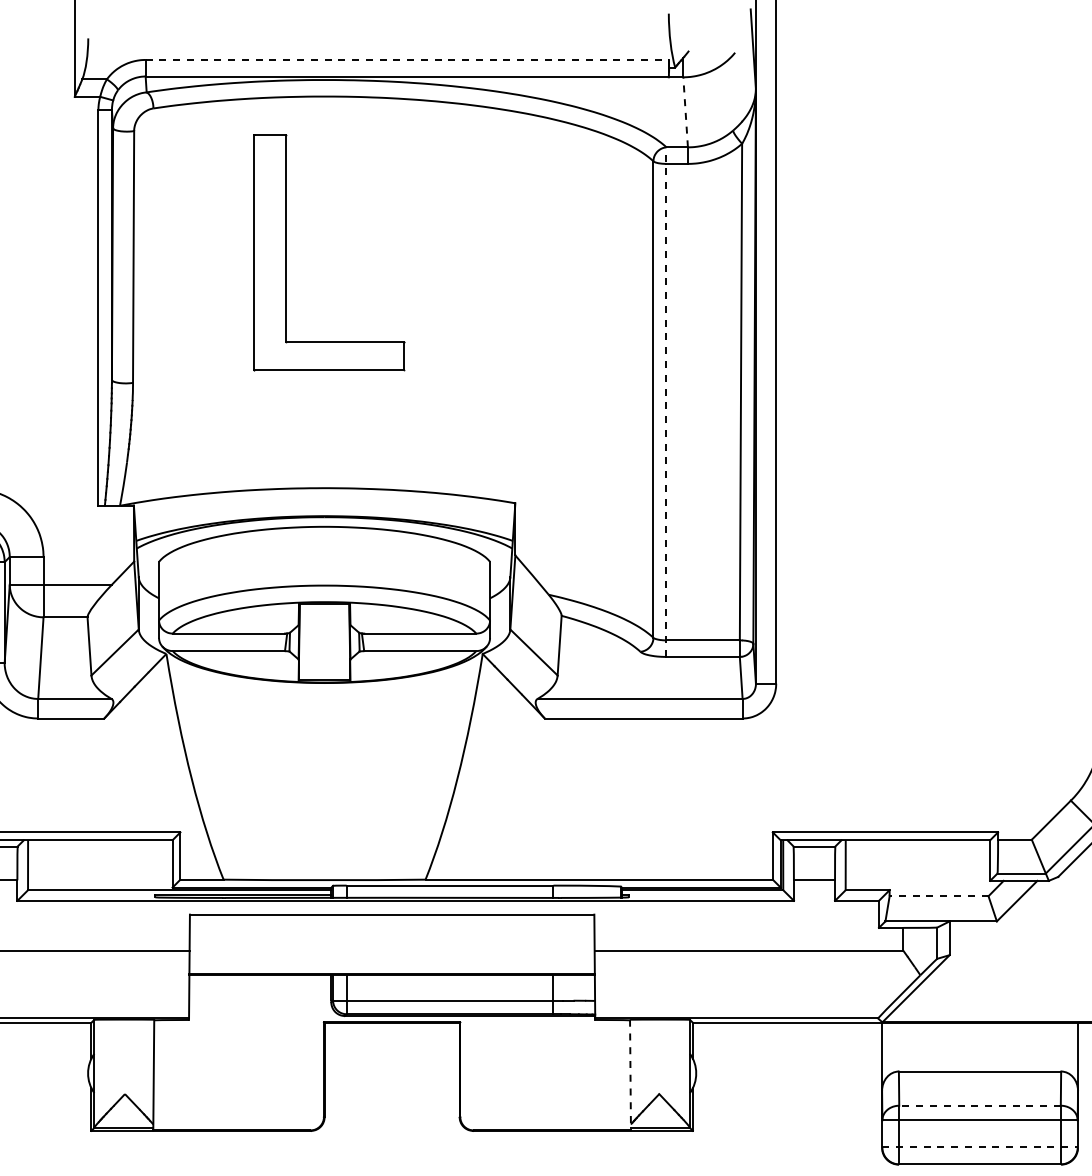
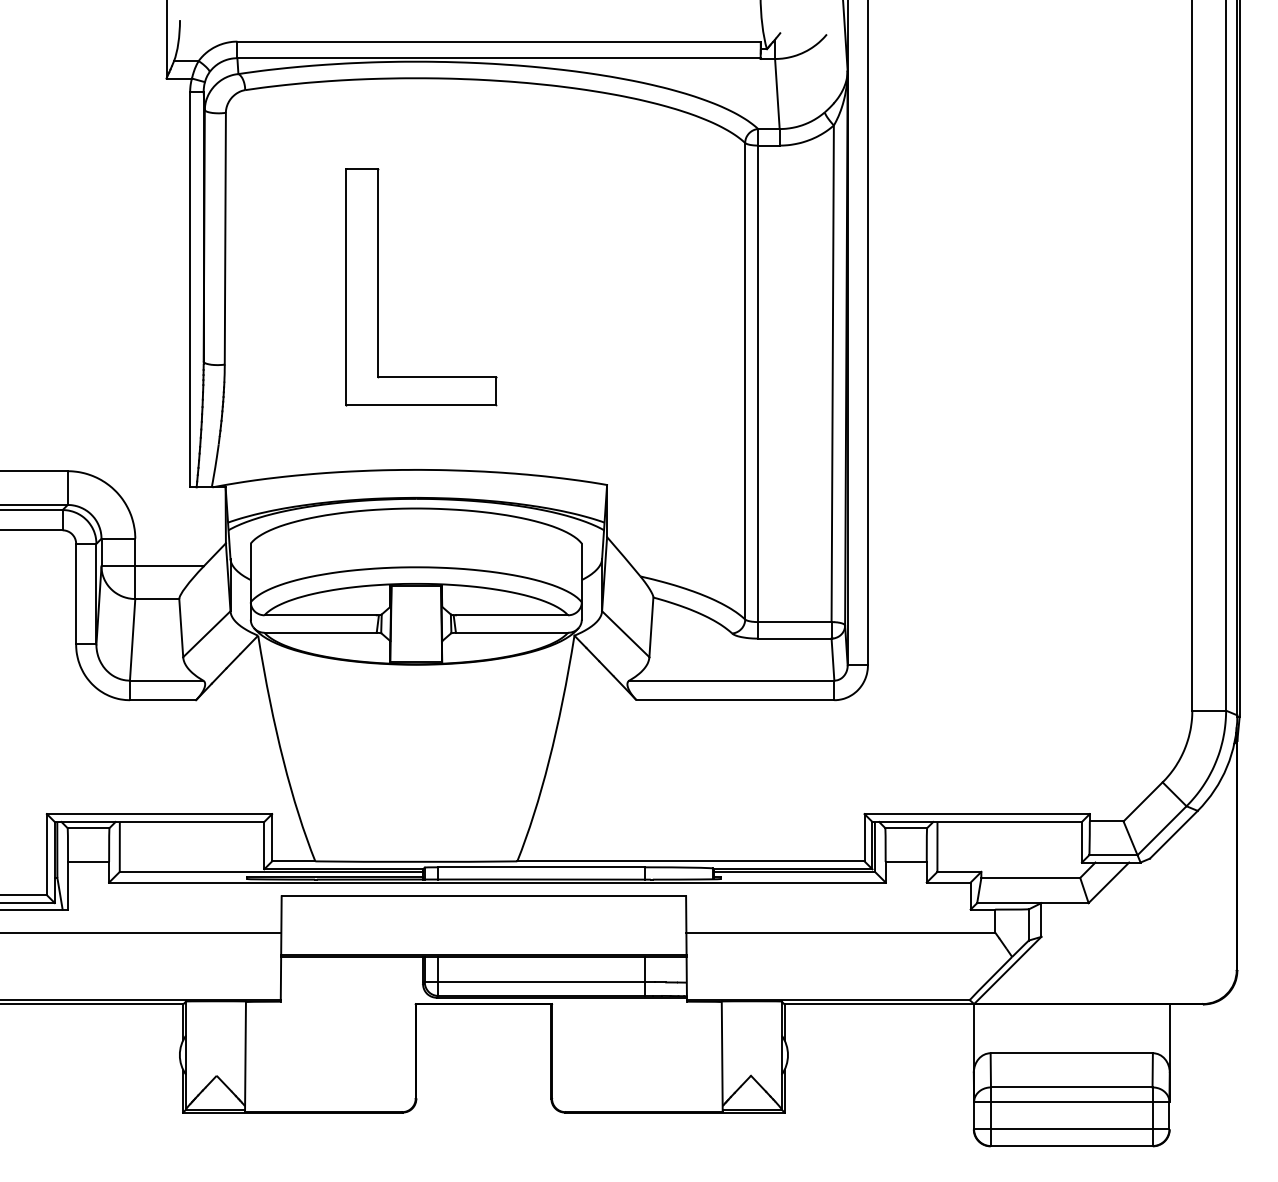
line: (407, 59) -> (499, 41), dashed -> solid
line: (685, 111) -> (777, 93), dashed -> solid
part: (286, 252) -> (378, 287), moved
line: (666, 401) -> (758, 383), dashed -> solid
line: (938, 895) -> (1030, 877), dashed -> solid
line: (630, 1075) -> (722, 1057), dashed -> solid
line: (979, 1105) -> (1071, 1087), dashed -> solid
line: (979, 1147) -> (1071, 1129), dashed -> solid

